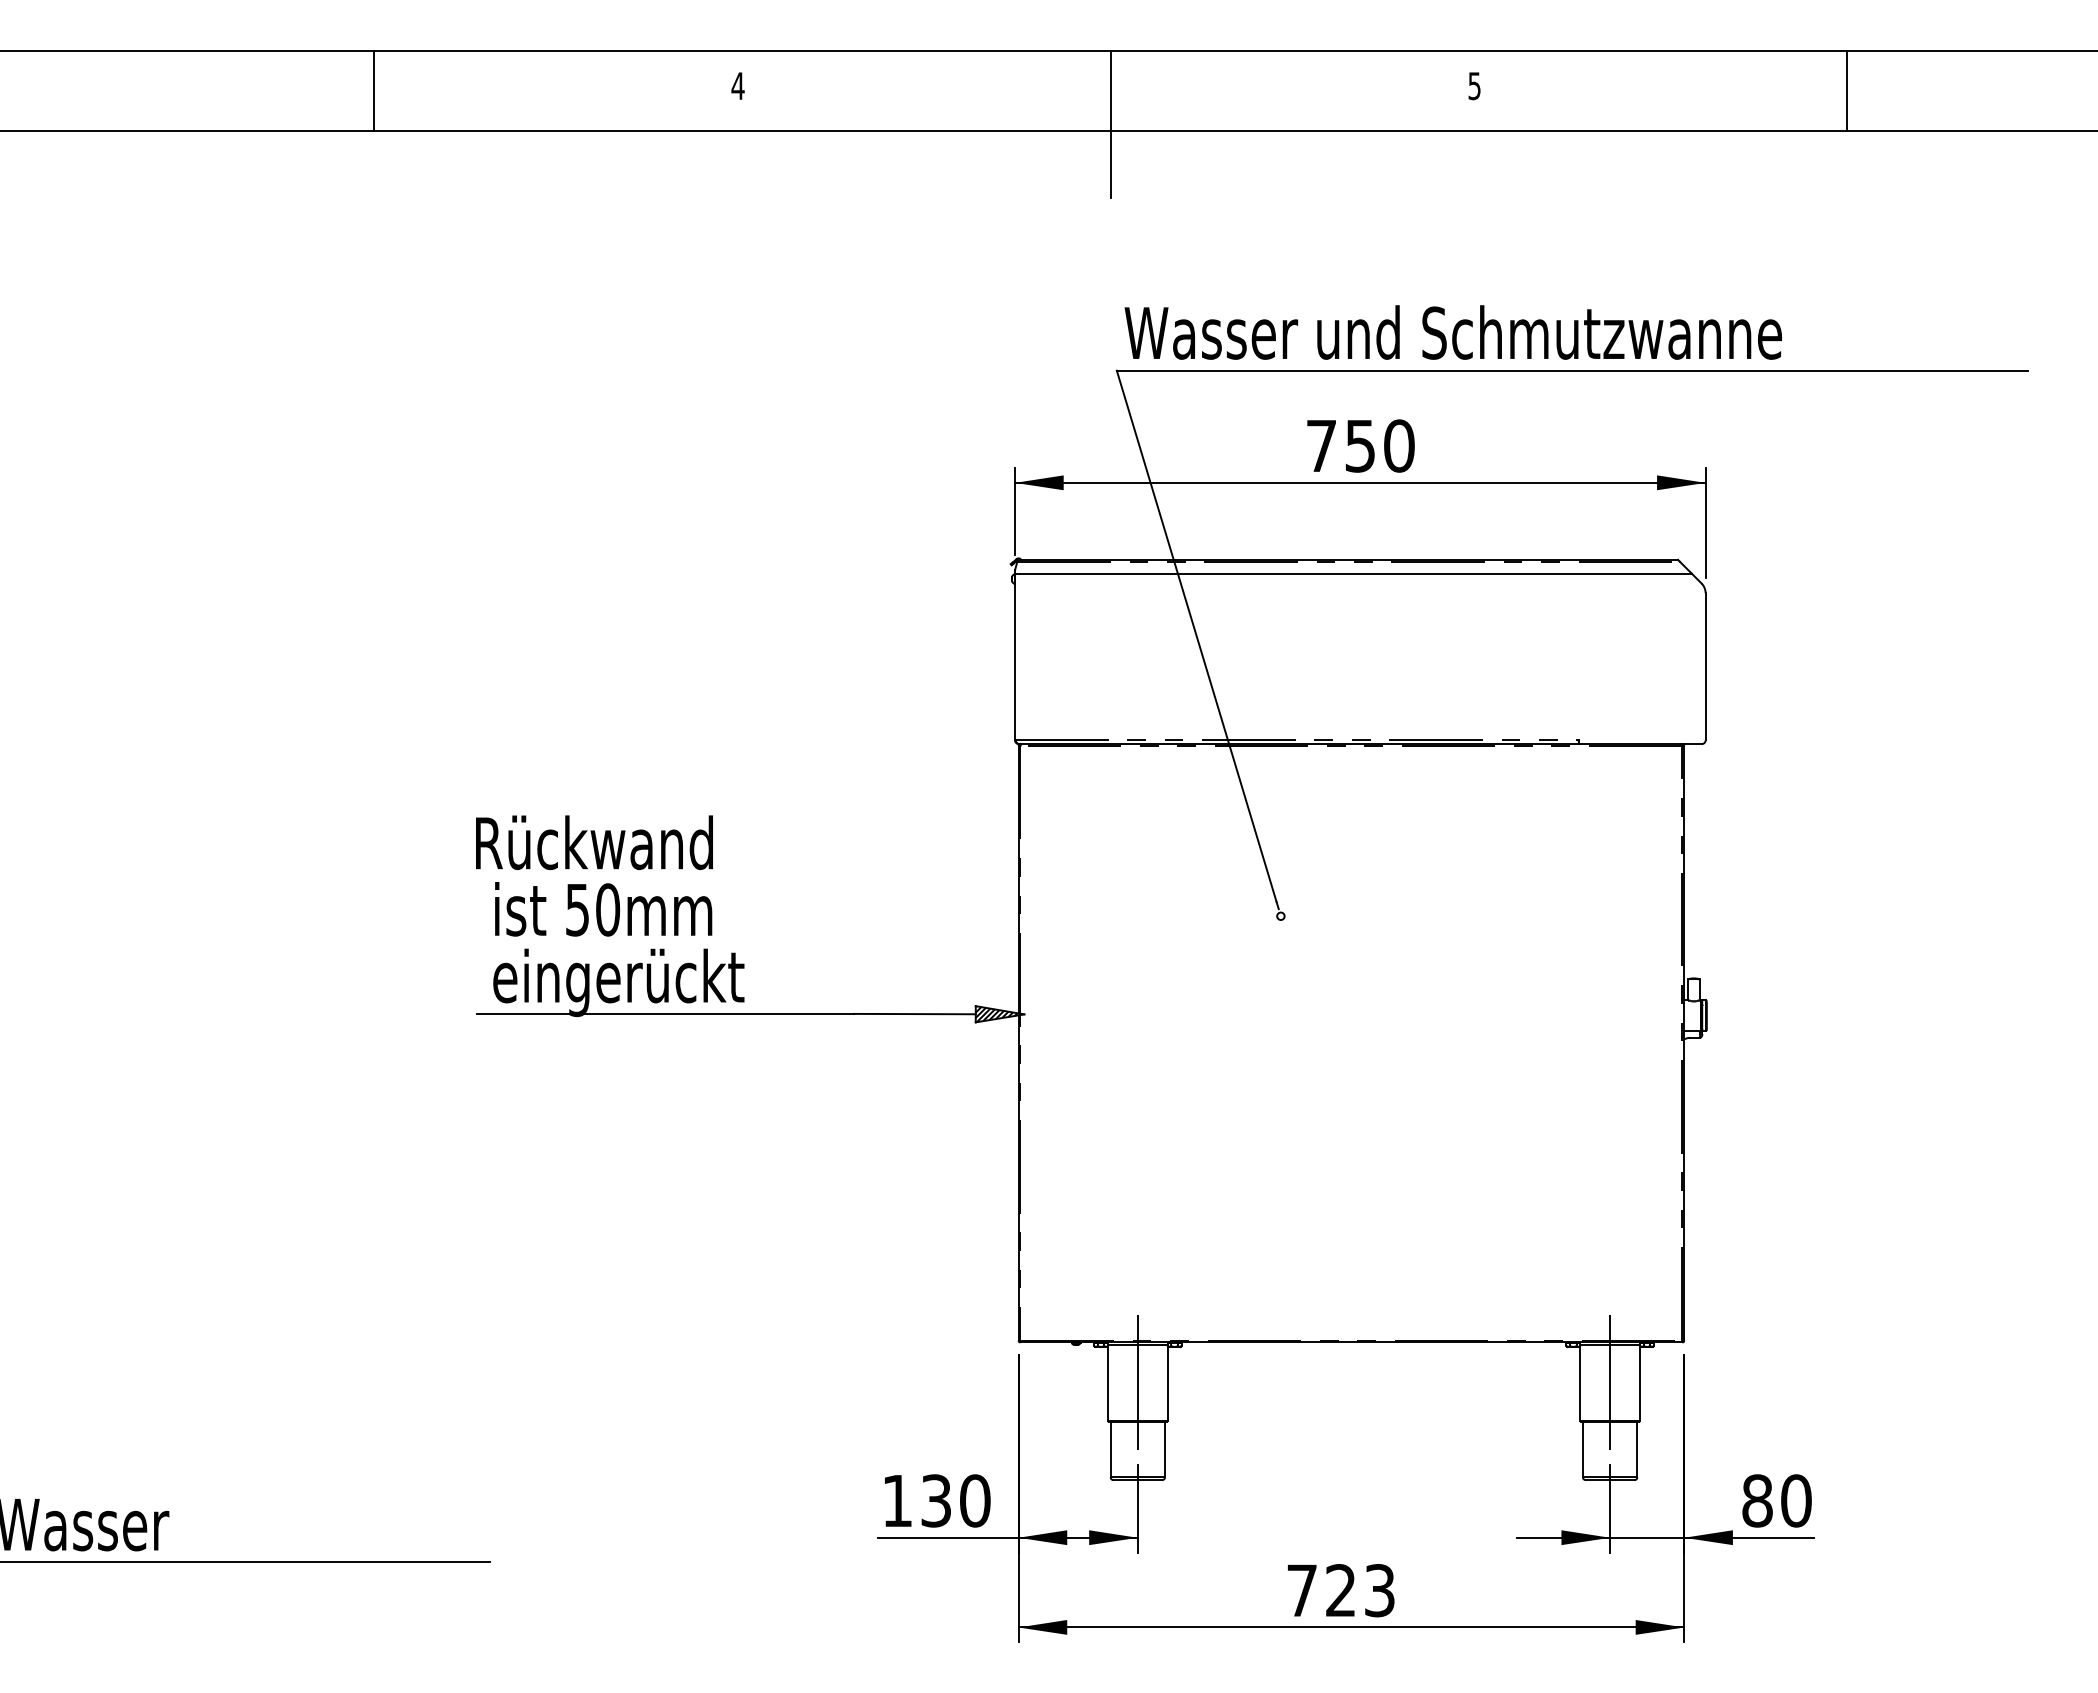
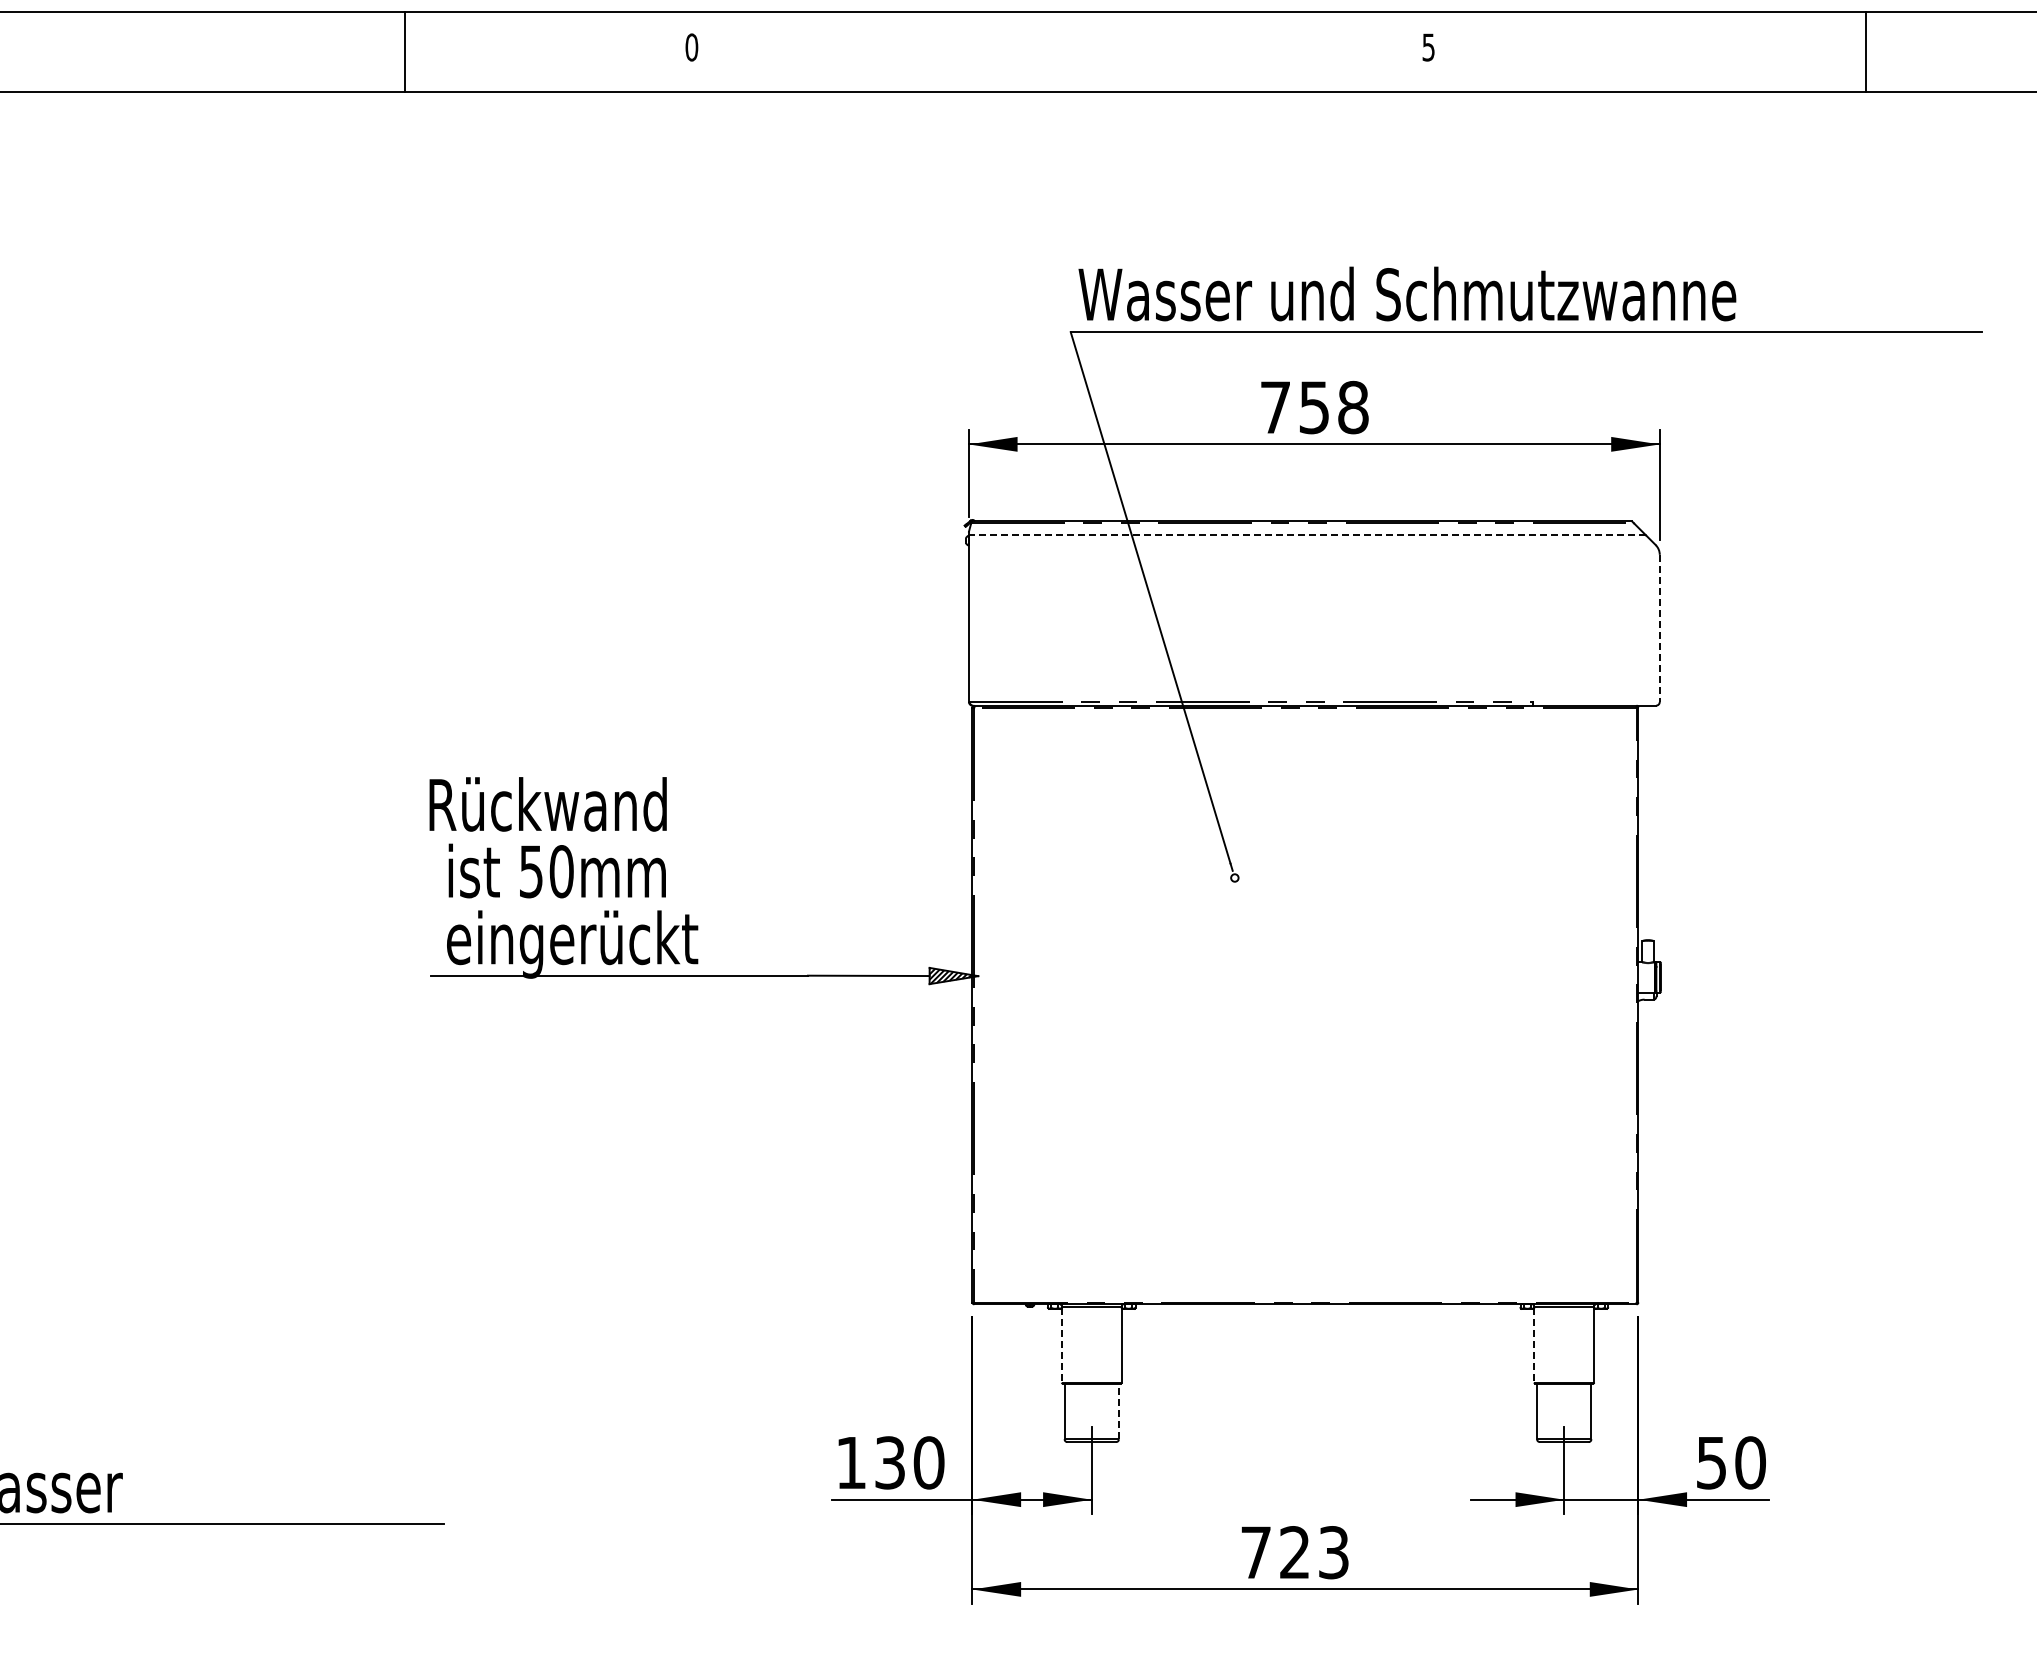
text: (737, 86) -> (691, 47), 4 -> 0
line: (374, 90) -> (405, 51), moved
line: (1847, 90) -> (1866, 51), moved
line: (1110, 124) -> (1064, 85), removed
text: (1399, 445) -> (1353, 407), 750 -> 758
line: (1352, 573) -> (1306, 535), solid -> dashed
line: (1705, 666) -> (1659, 628), solid -> dashed
line: (1137, 1382) -> (1091, 1344), removed
line: (1610, 1382) -> (1564, 1344), removed
line: (1107, 1383) -> (1061, 1345), solid -> dashed
line: (1580, 1383) -> (1534, 1345), solid -> dashed
line: (1165, 1449) -> (1119, 1411), solid -> dashed
text: (1757, 1500) -> (1711, 1462), 80 -> 50

